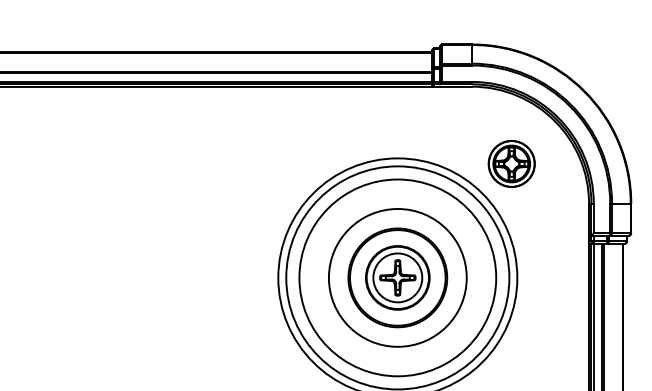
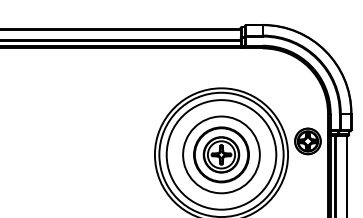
part: (510, 164) -> (307, 141), moved

